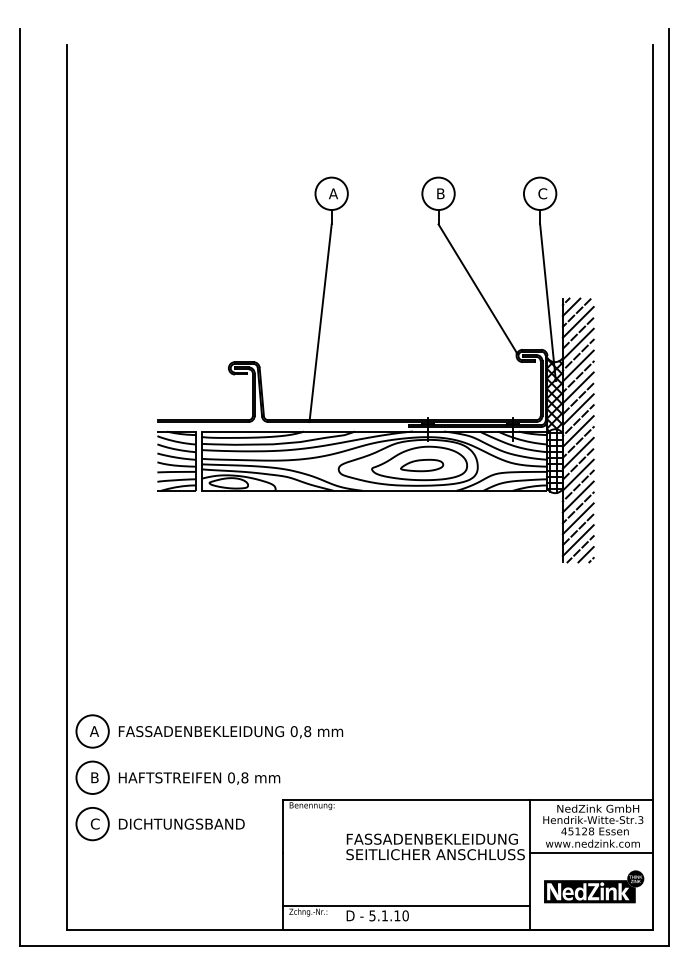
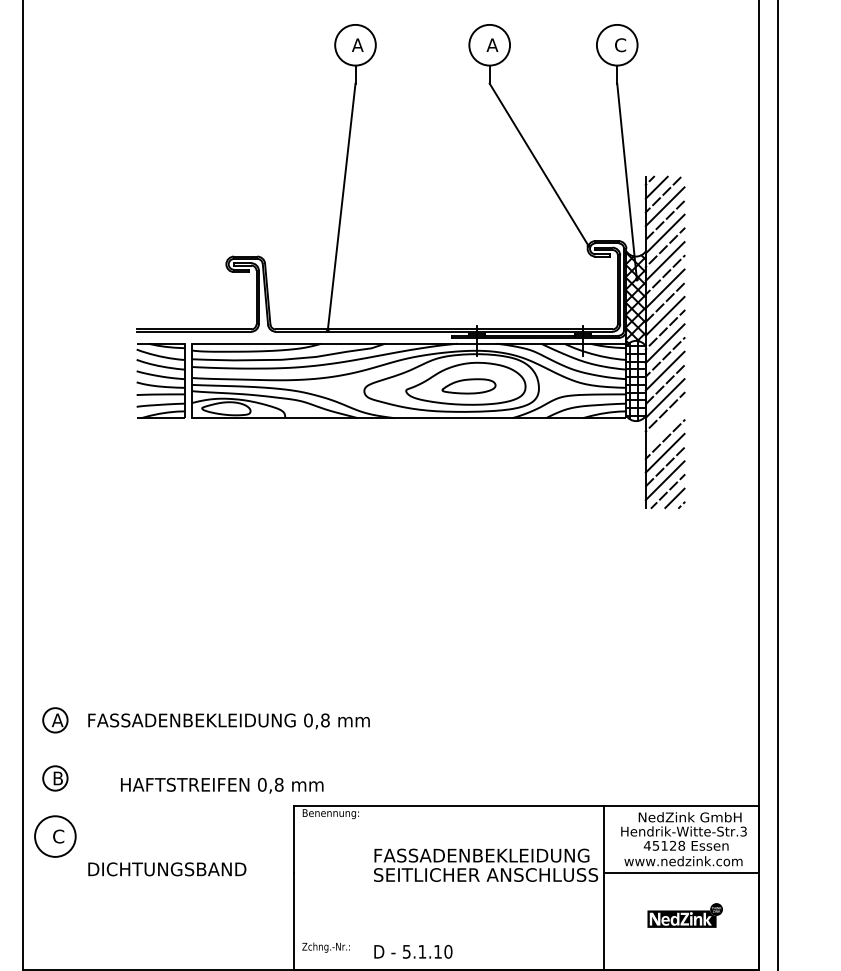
text: (440, 193) -> (492, 44), B -> A
line: (577, 496) -> (664, 425), removed
circle: (92, 731) -> (55, 720), size x0.6
circle: (92, 777) -> (55, 778), size x0.6
text: (199, 778) -> (222, 785), moved
text: (181, 823) -> (166, 868), moved
part: (594, 886) -> (685, 914), size x0.6
line: (405, 905) -> (448, 938), removed

